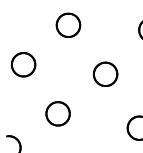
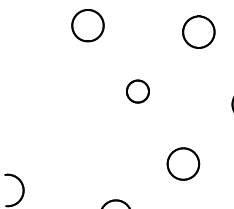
part: (23, 64) -> (27, 78), removed
part: (105, 74) -> (137, 91), size x0.7
part: (57, 113) -> (73, 144), removed

